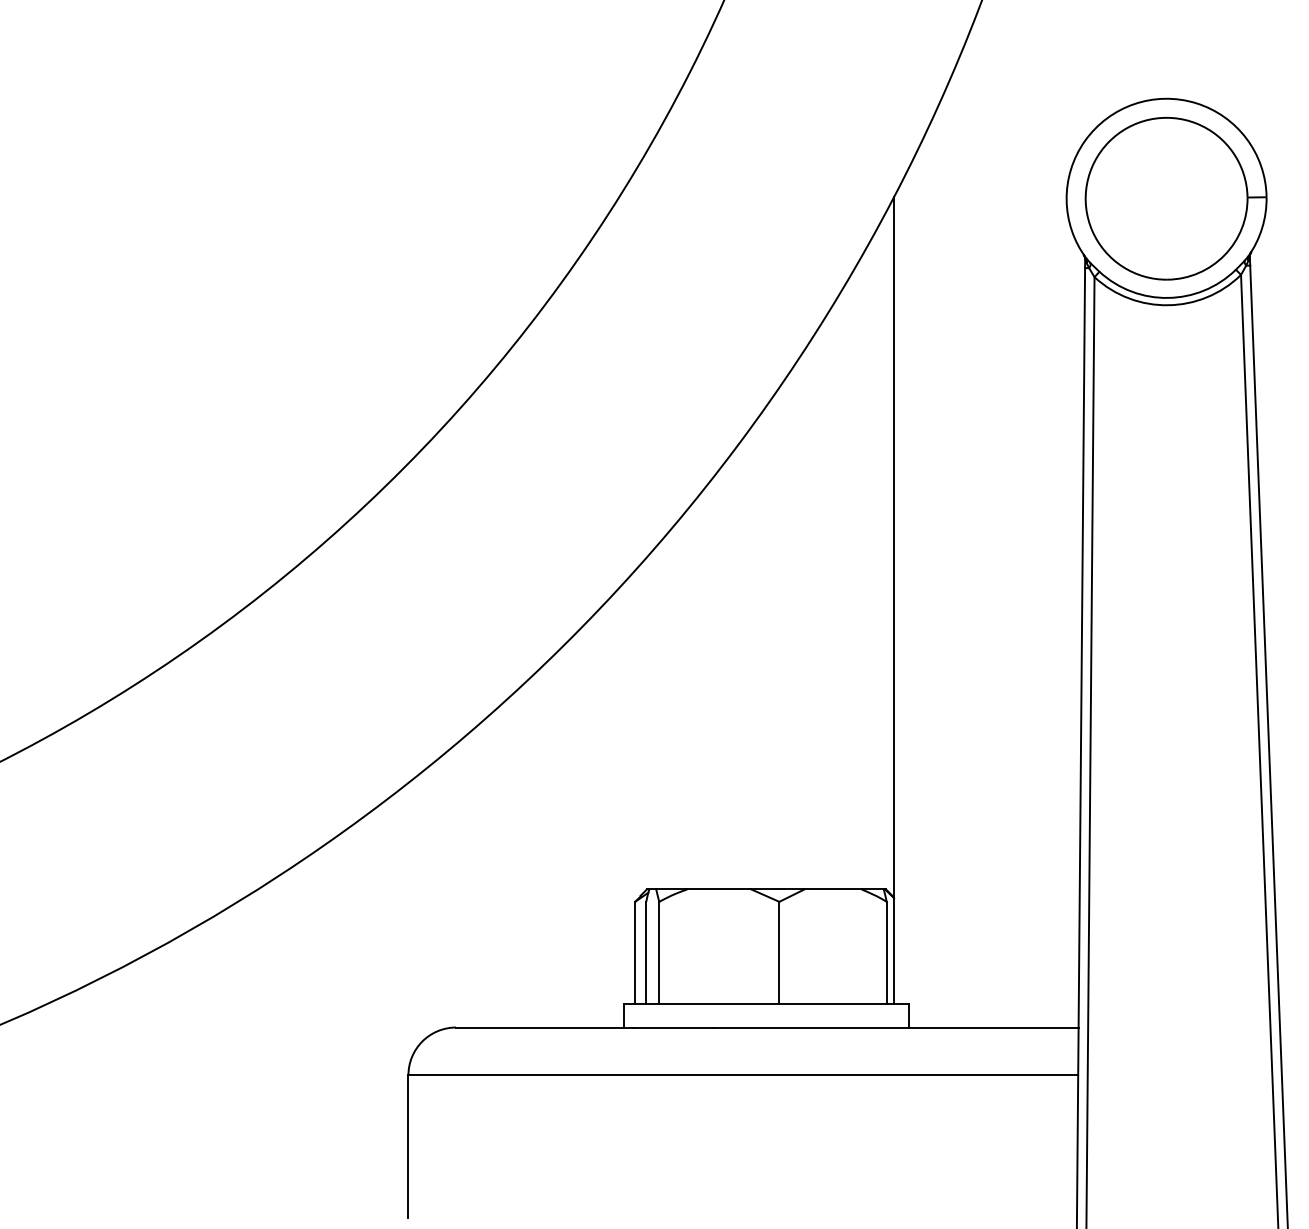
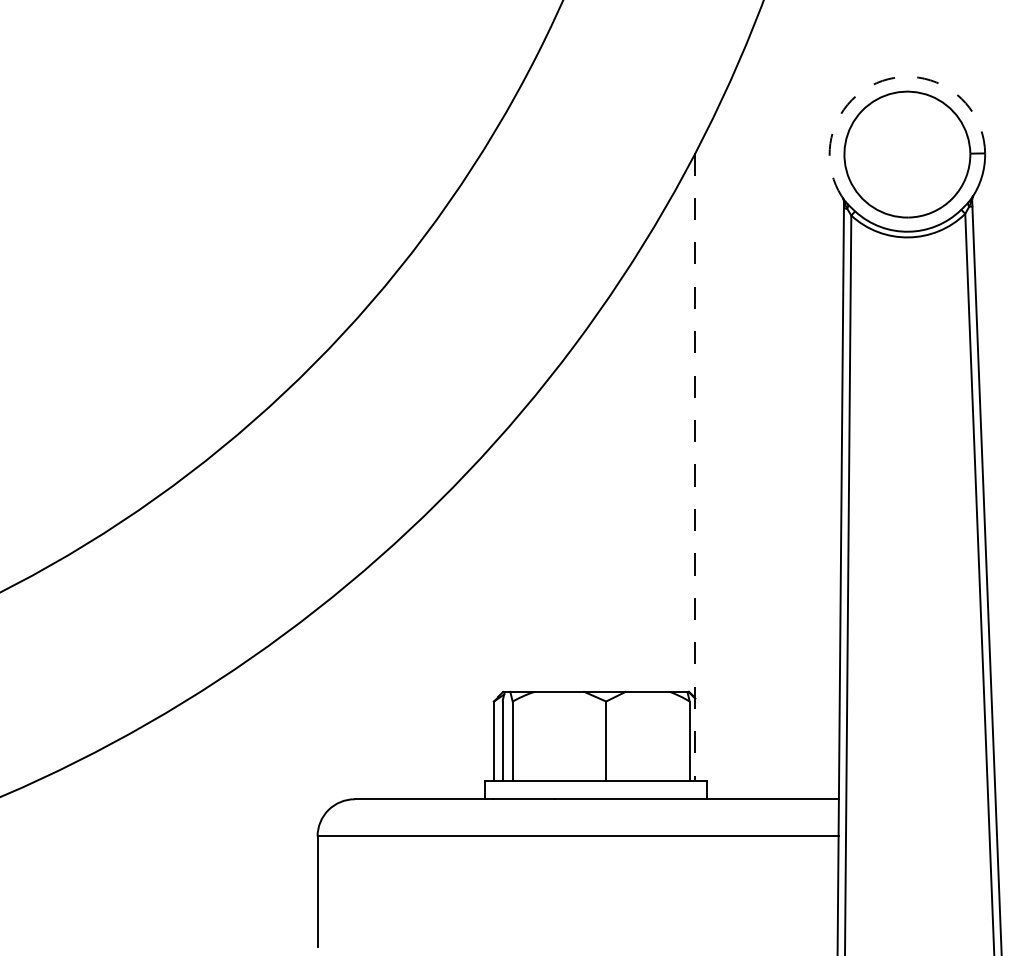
arc: (1134, 103) -> (882, 80), solid -> dashed
line: (894, 601) -> (695, 467), solid -> dashed

